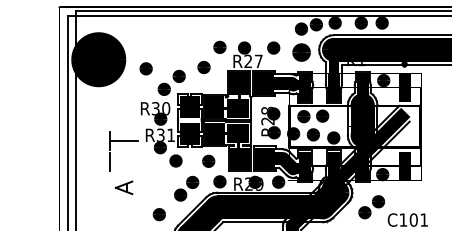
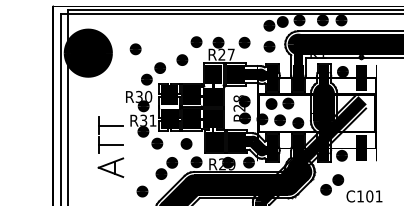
part: (301, 52) -> (269, 46), size x0.71
part: (145, 69) -> (135, 49), moved
line: (123, 161) -> (110, 144), added
part: (123, 187) -> (110, 167), size x1.67

